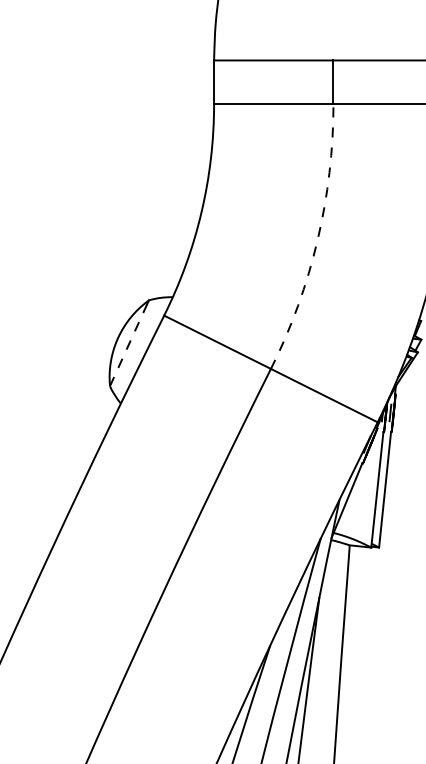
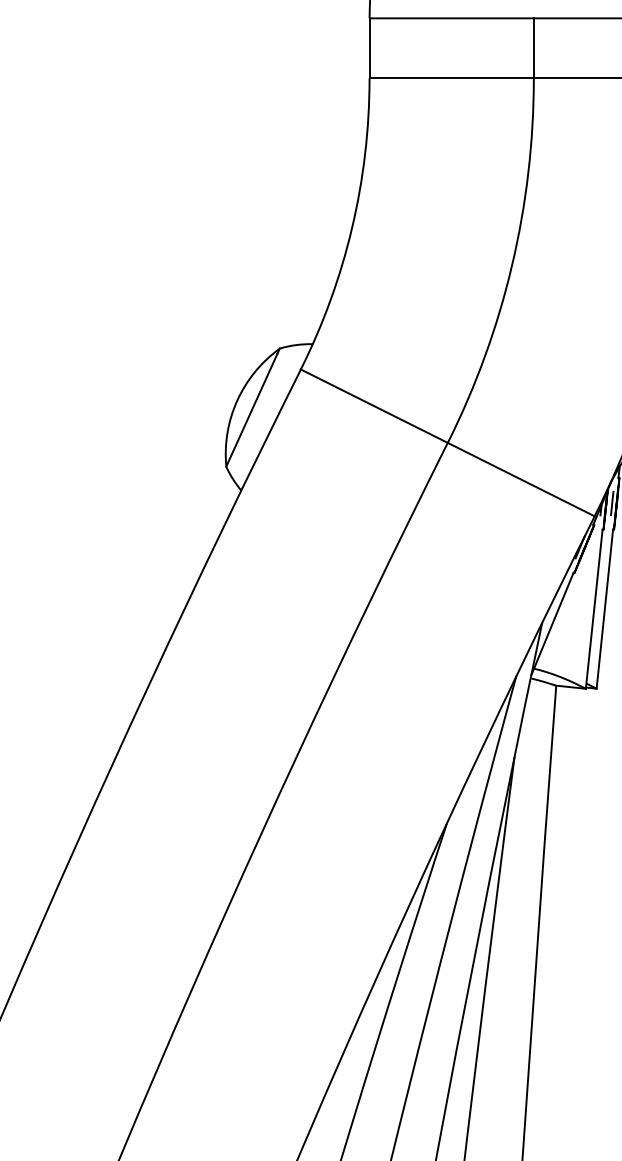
arc: (317, 240) -> (512, 265), dashed -> solid
line: (128, 345) -> (251, 410), dashed -> solid

